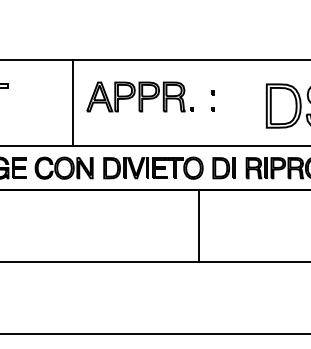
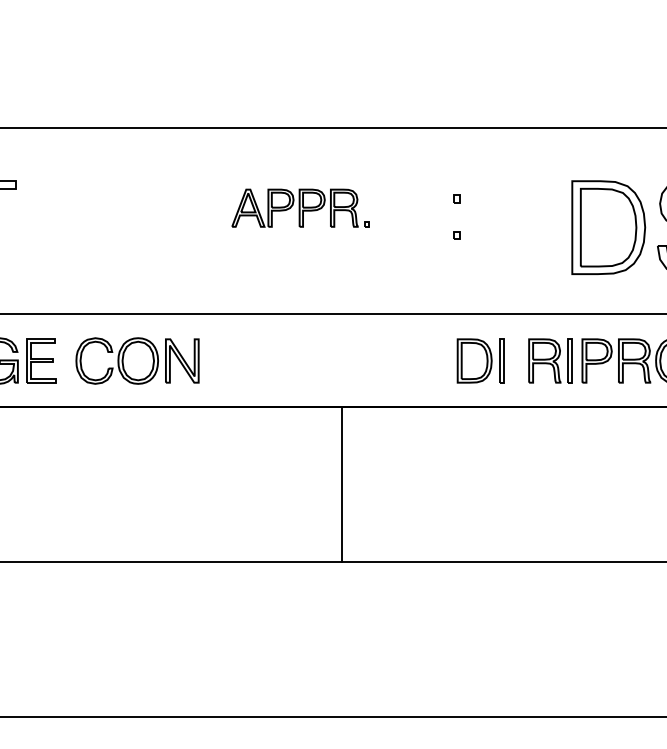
part: (139, 96) -> (299, 207), size x0.6
line: (72, 102) -> (155, 220), removed
part: (153, 167) -> (329, 359), removed
line: (199, 225) -> (342, 483), moved

